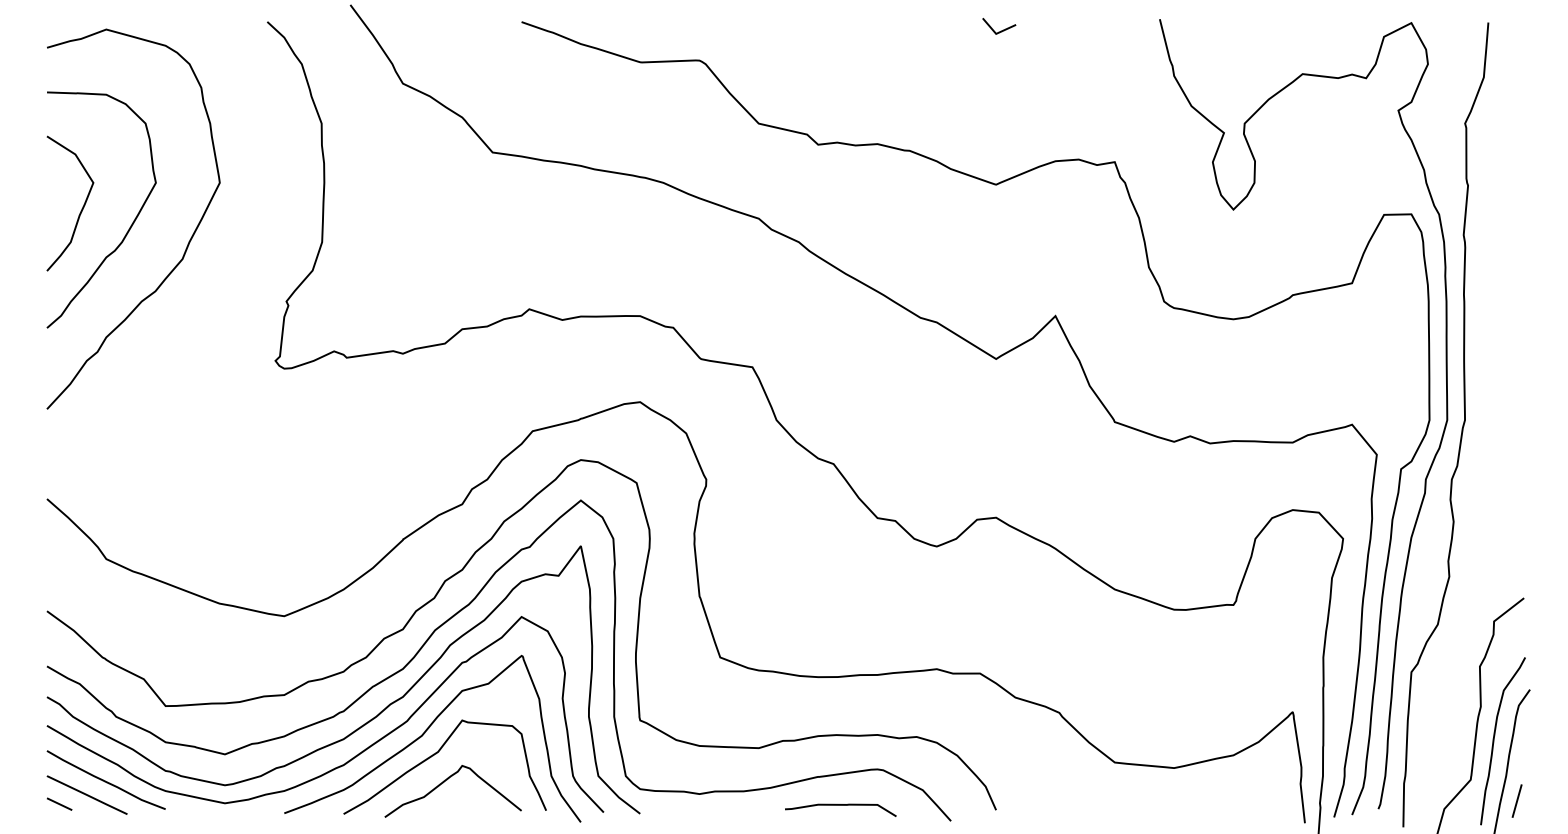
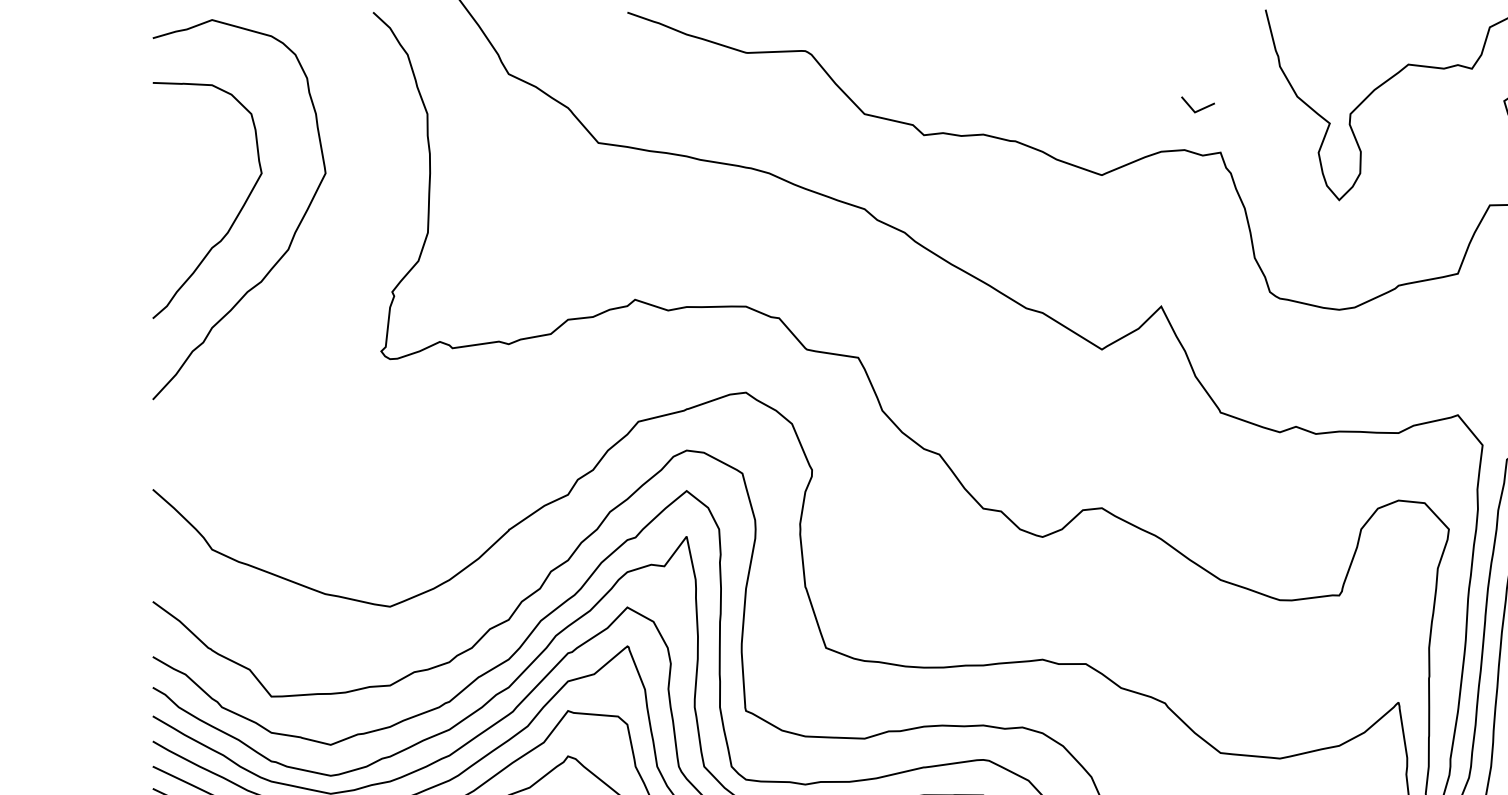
line: (1001, 30) -> (1200, 109), moved
curve: (81, 208) -> (187, 199), removed

